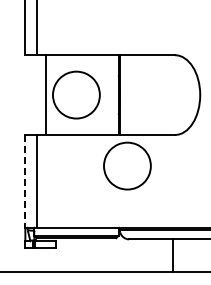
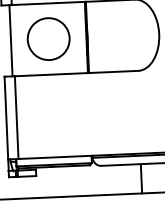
line: (46, 94) -> (11, 40), moved
part: (127, 165) -> (97, 99), removed
line: (25, 181) -> (6, 118), dashed -> solid

